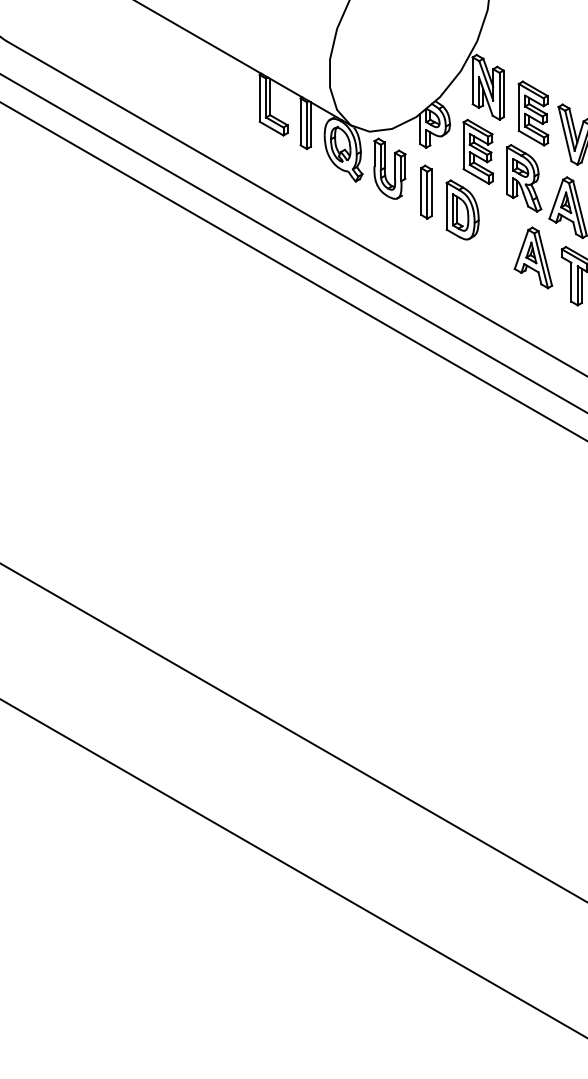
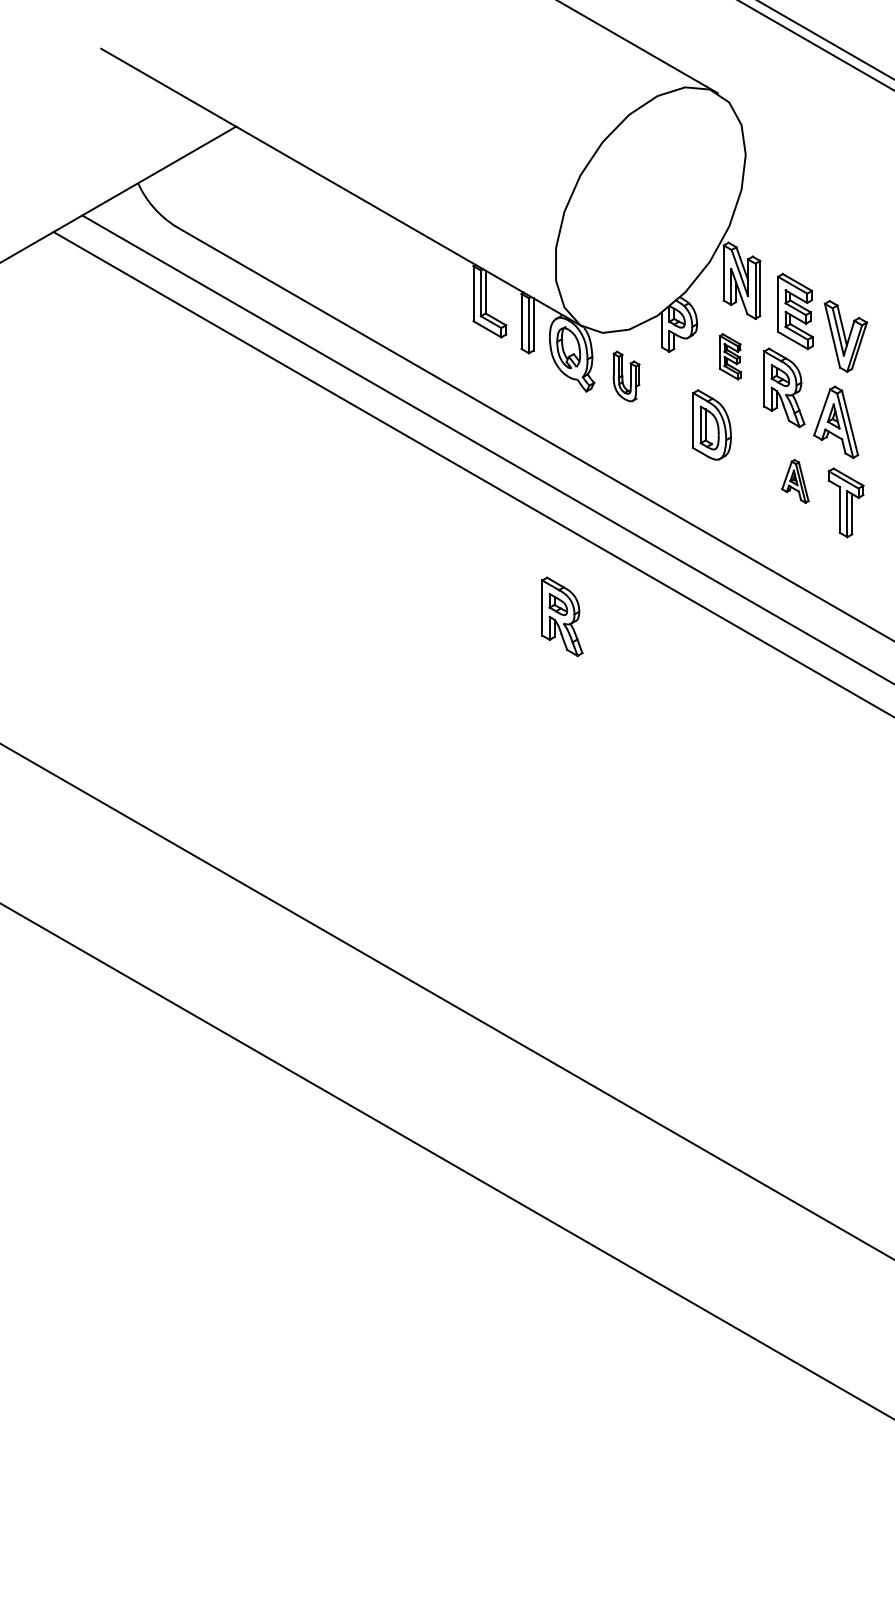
part: (478, 151) -> (730, 356), size x0.6
part: (389, 168) -> (626, 376), size x0.7
part: (426, 191) -> (669, 403), removed
part: (533, 258) -> (795, 481), size x0.6
part: (335, 372) -> (562, 616), added

